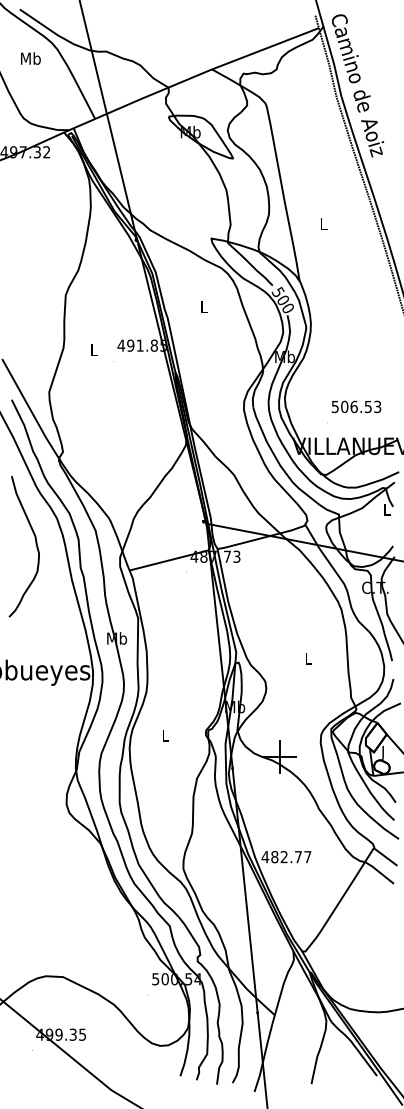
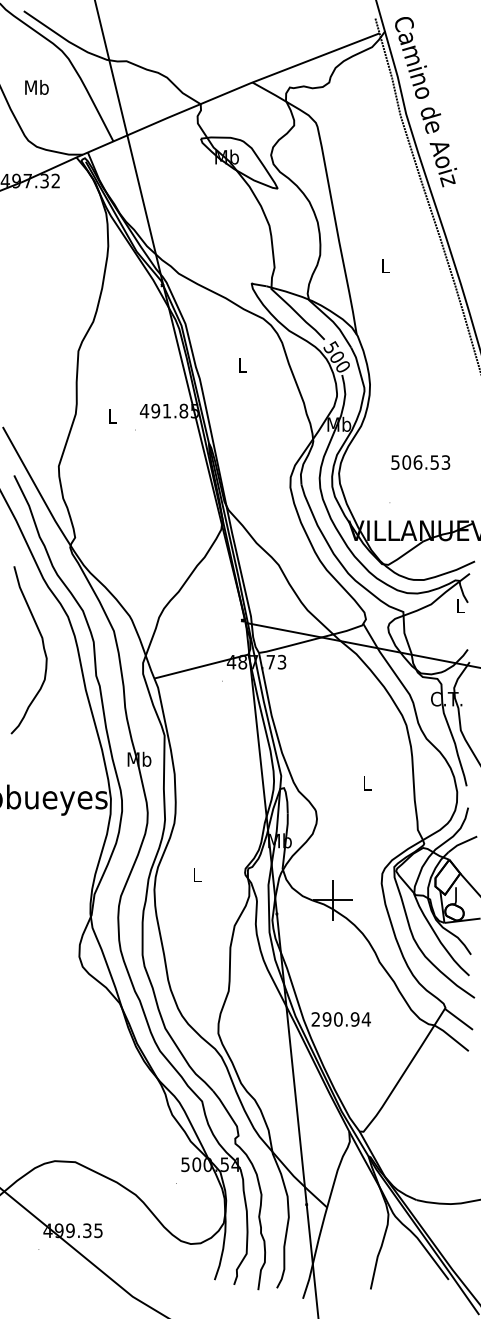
text: (30, 58) -> (36, 87), moved
text: (356, 406) -> (420, 462), moved
text: (286, 857) -> (341, 1019), 482.77 -> 290.94

